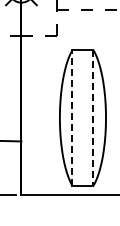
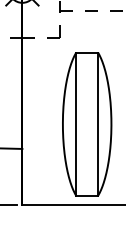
line: (72, 117) -> (76, 123), dashed -> solid
line: (93, 117) -> (98, 123), dashed -> solid

